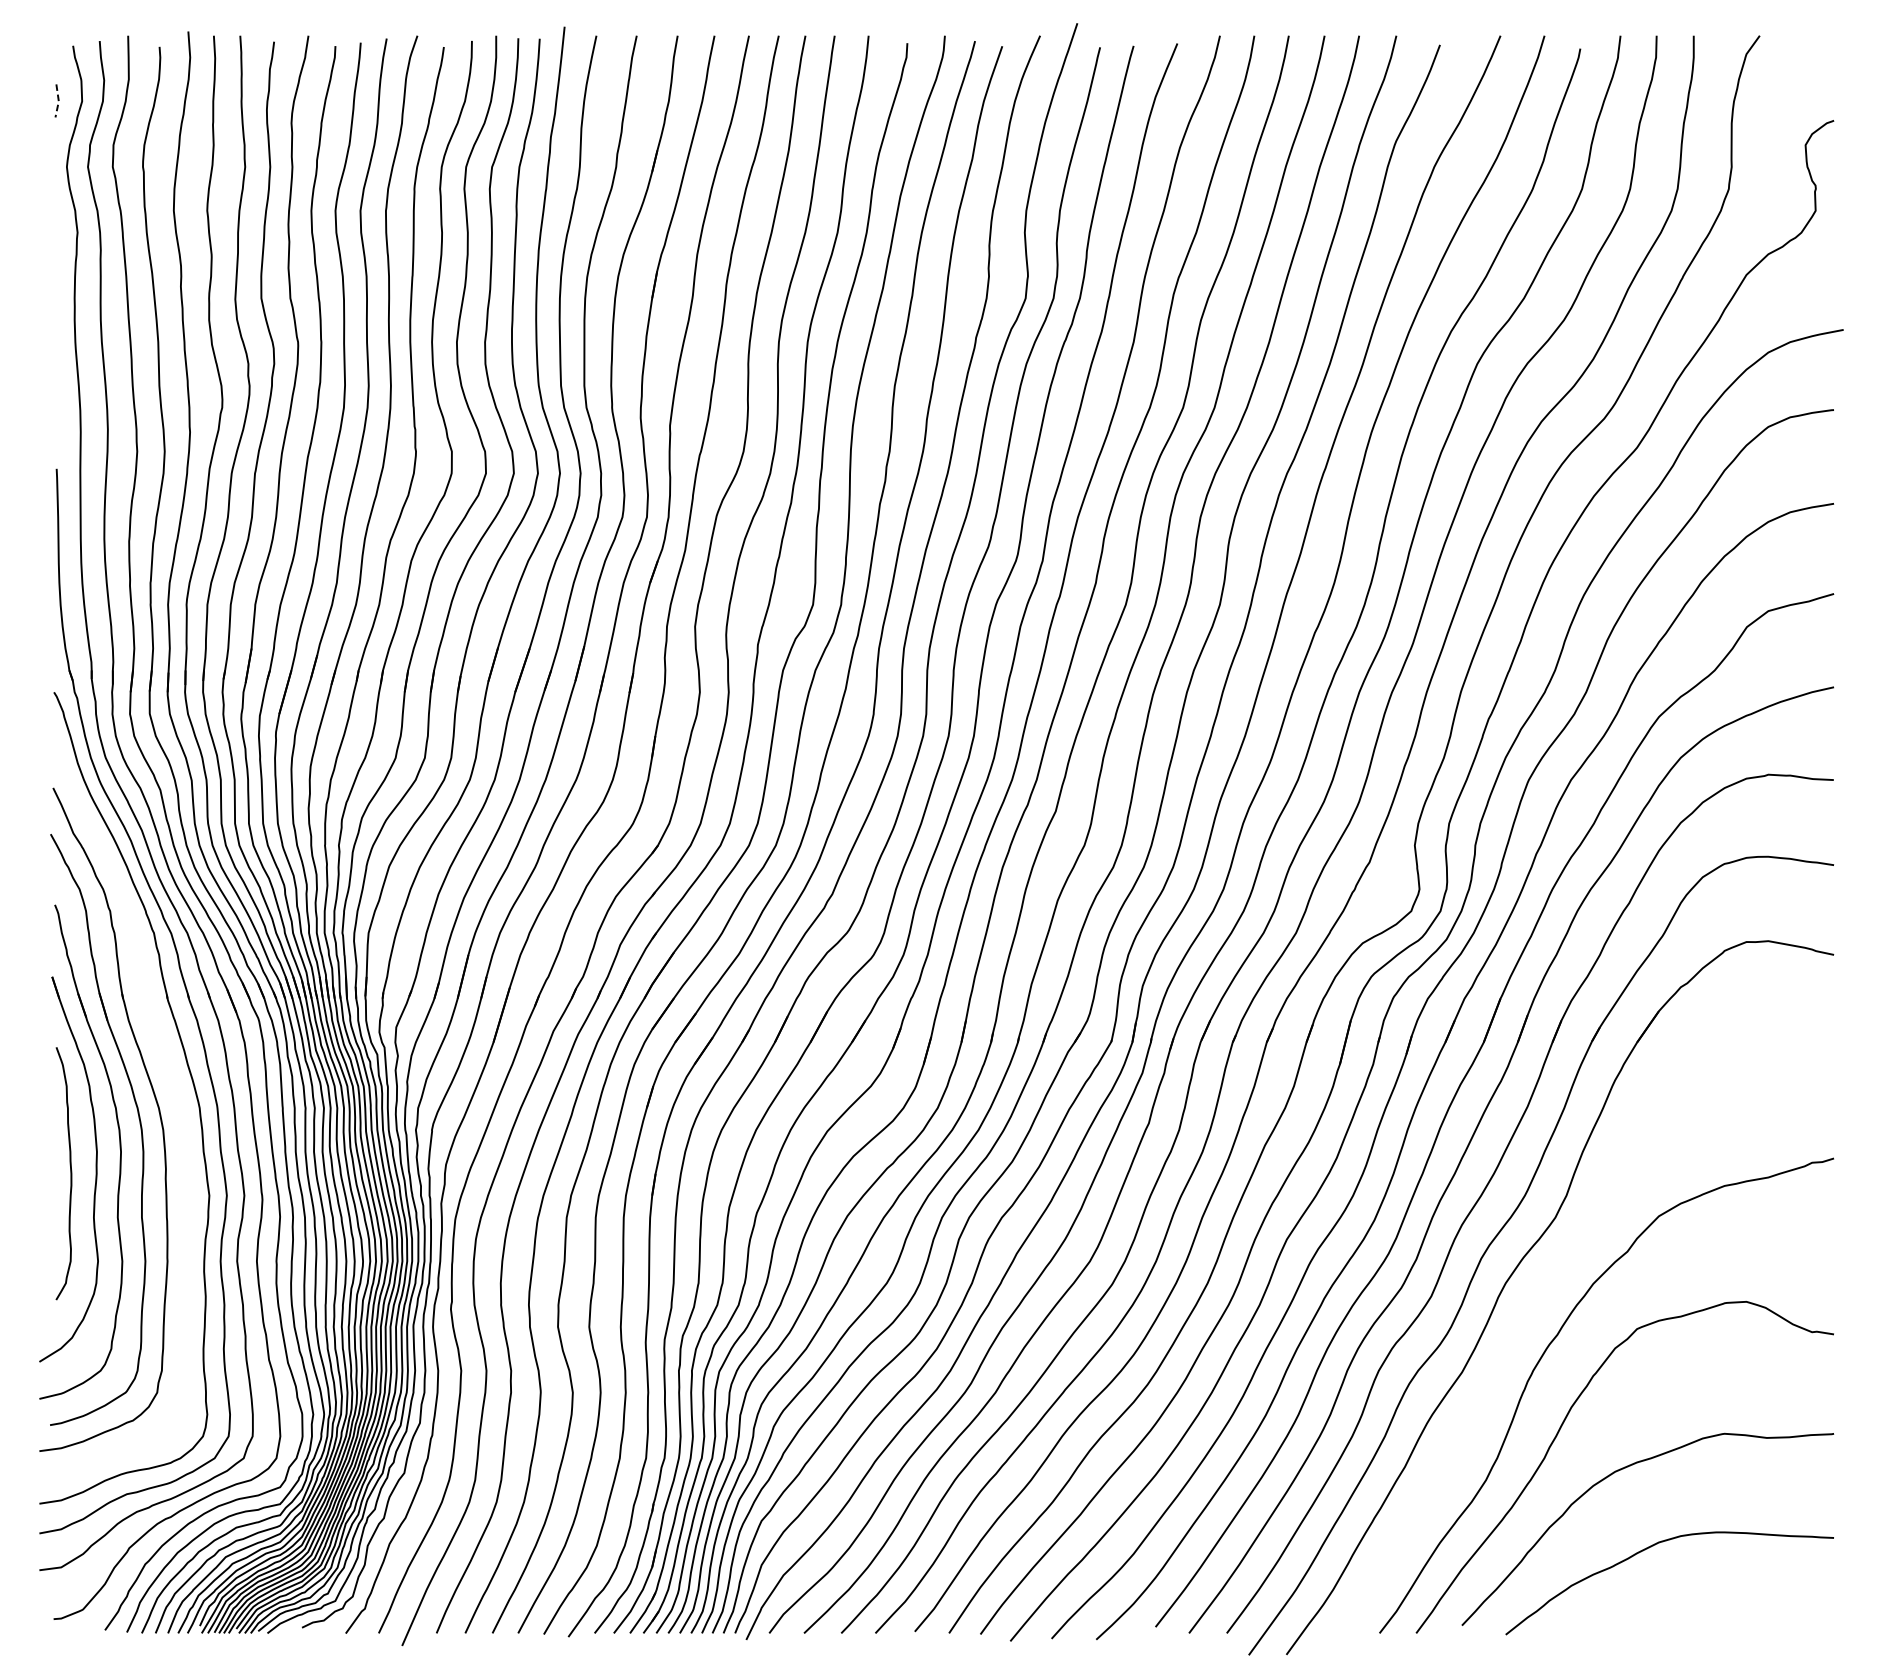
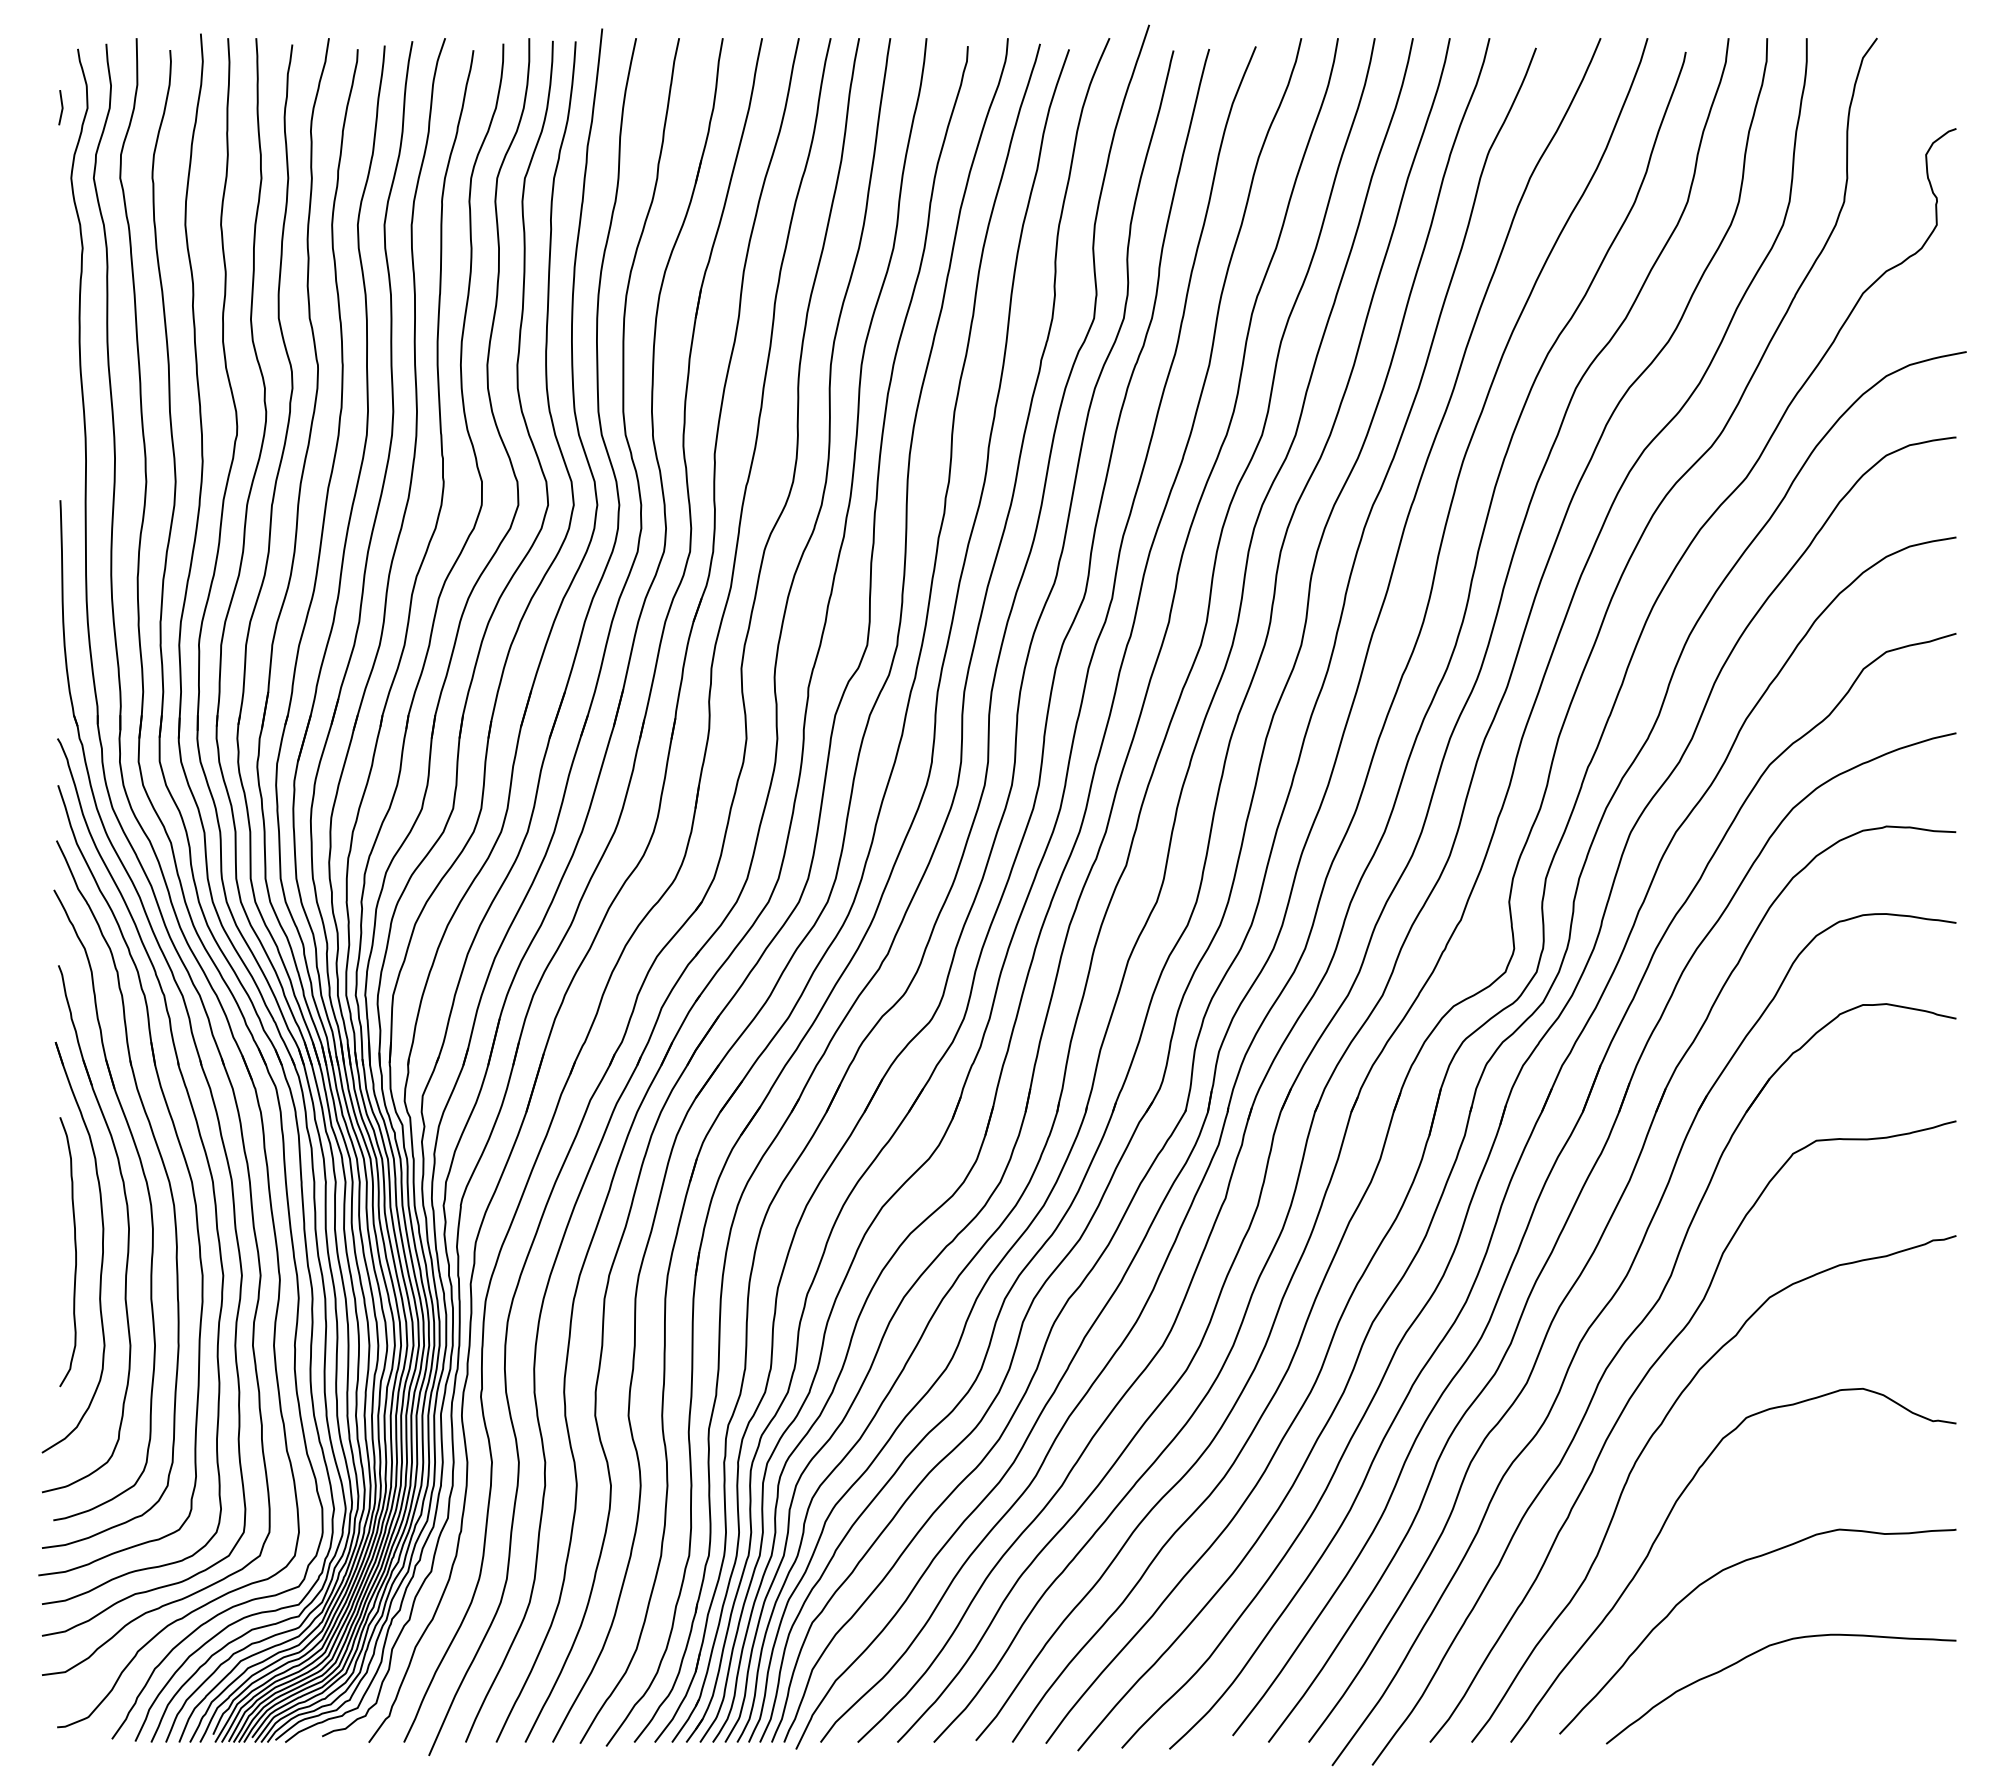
line: (58, 101) -> (62, 108), dashed -> solid
part: (172, 1085) -> (183, 1158), added
curve: (1533, 1305) -> (1635, 1392), added

